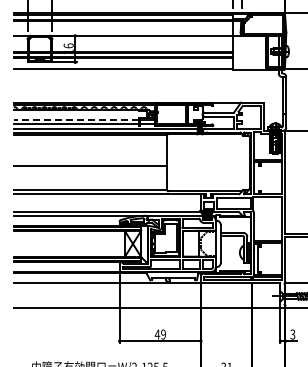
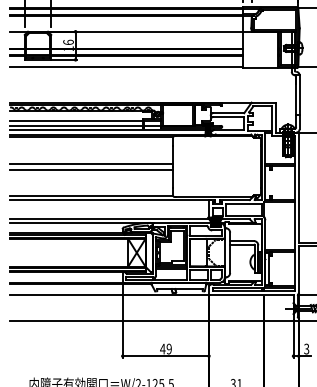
line: (76, 119) -> (76, 120), dashed -> solid
line: (89, 159) -> (90, 163), added

